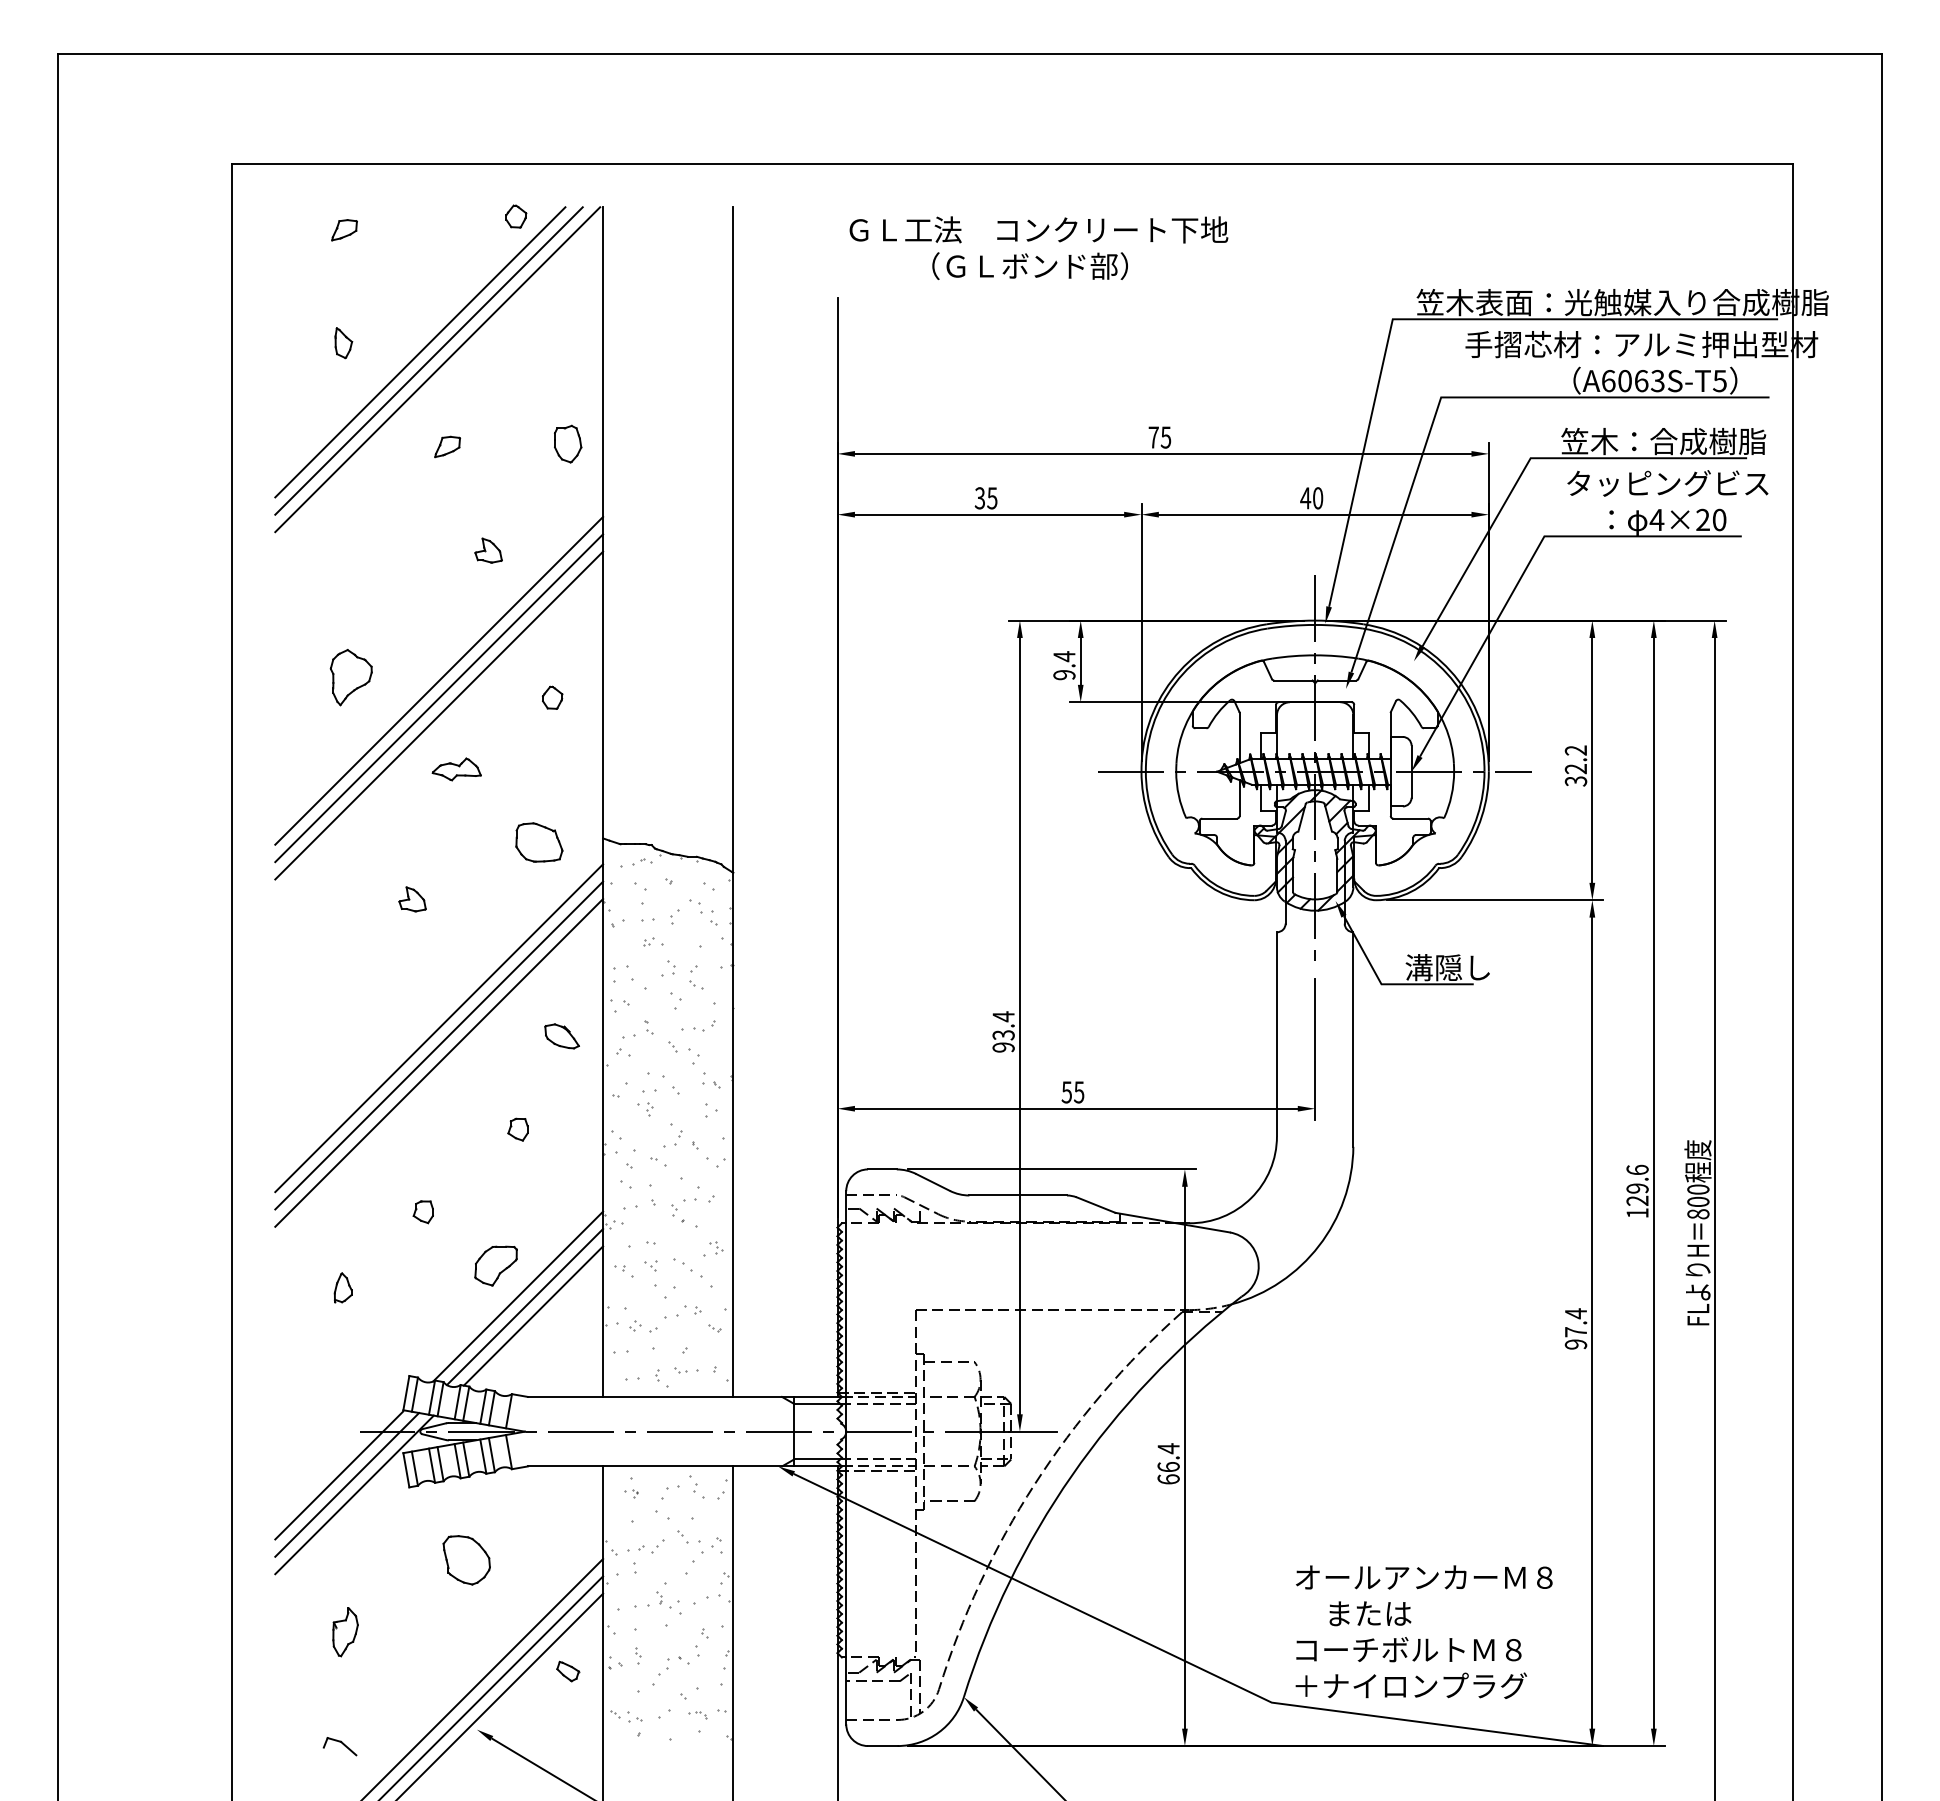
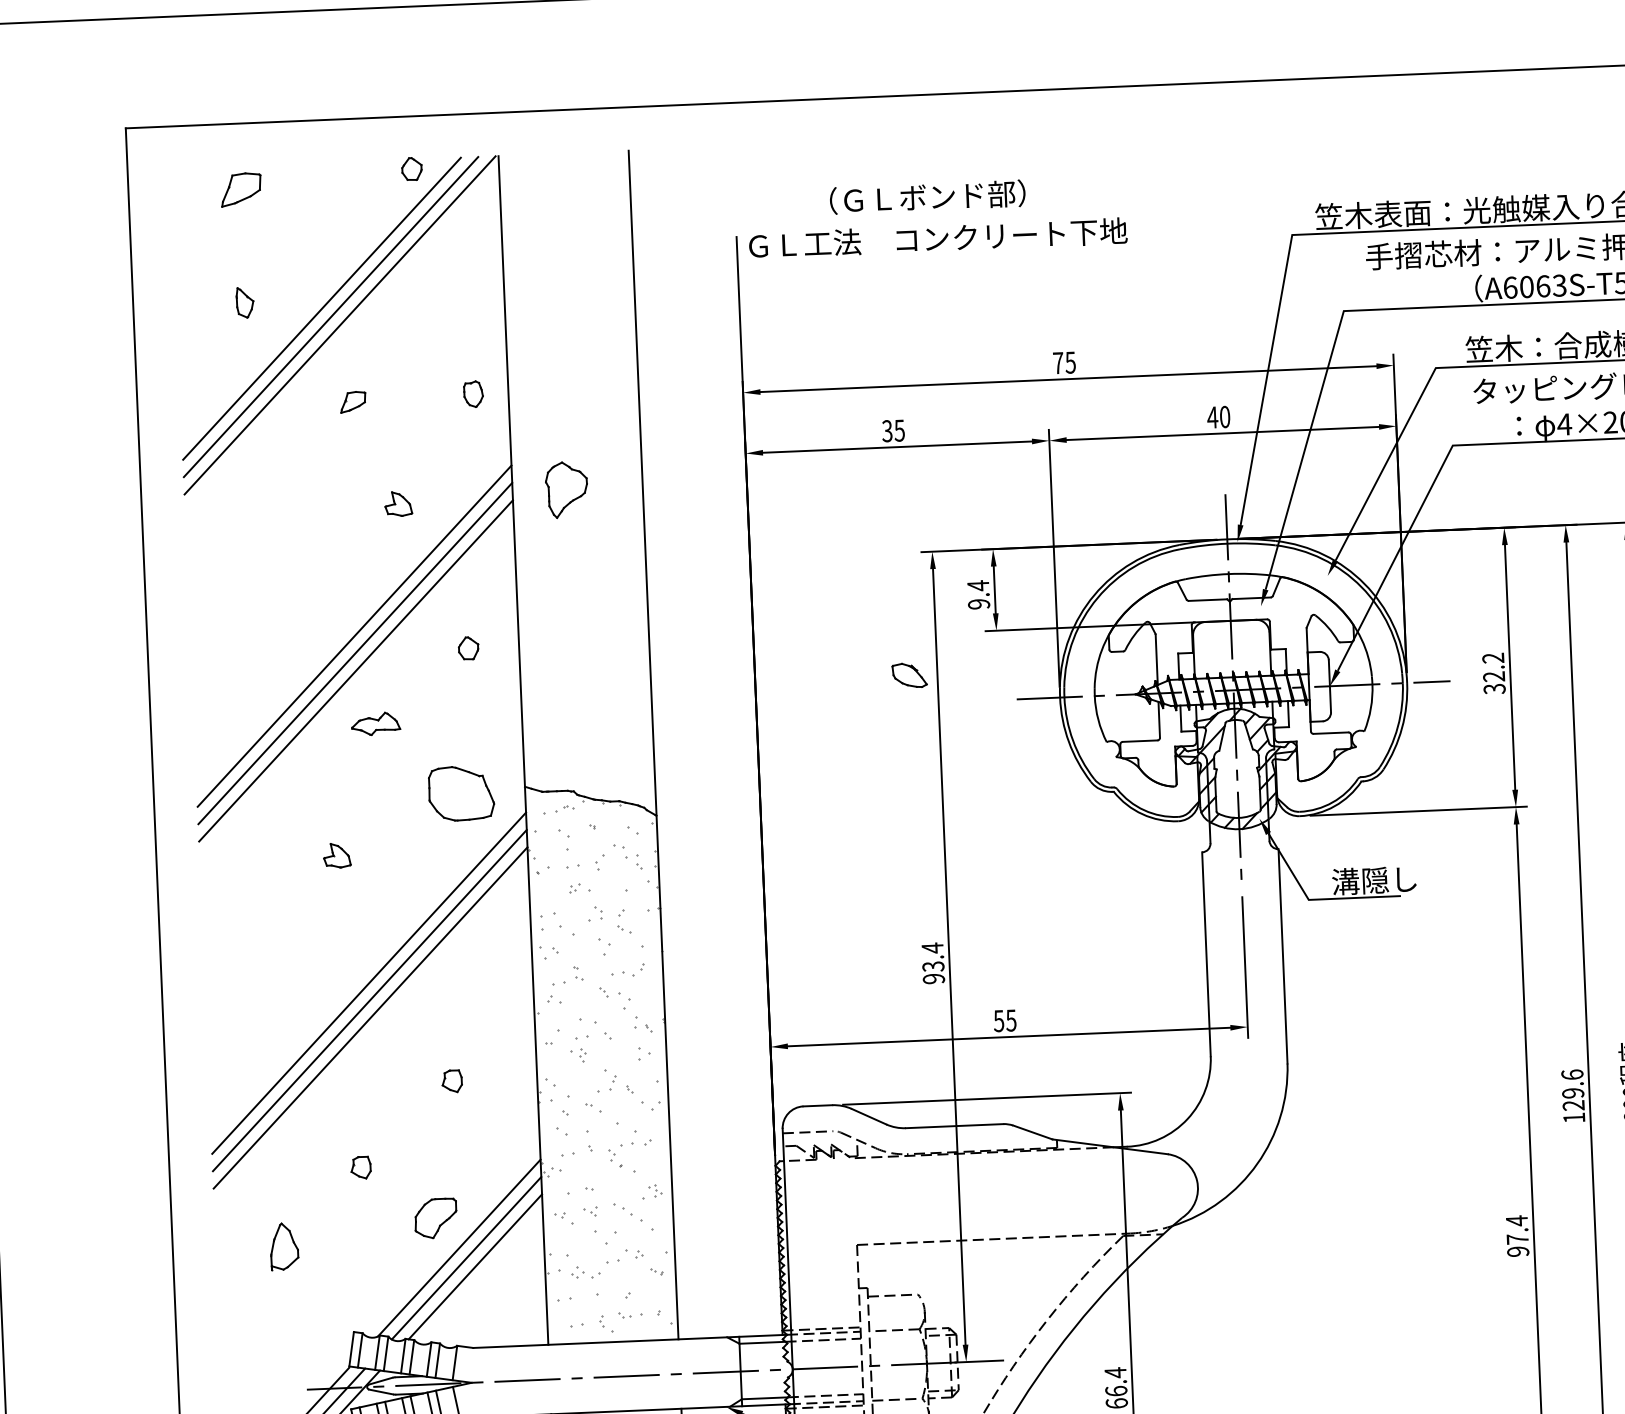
text: (1038, 229) -> (937, 238), moved
part: (344, 230) -> (241, 190), size x1.6
part: (568, 443) -> (473, 393), size x0.7
part: (350, 677) -> (565, 489), moved
part: (539, 842) -> (461, 793), size x1.4
part: (561, 1036) -> (909, 675), moved
part: (342, 1287) -> (283, 1246), size x1.6

